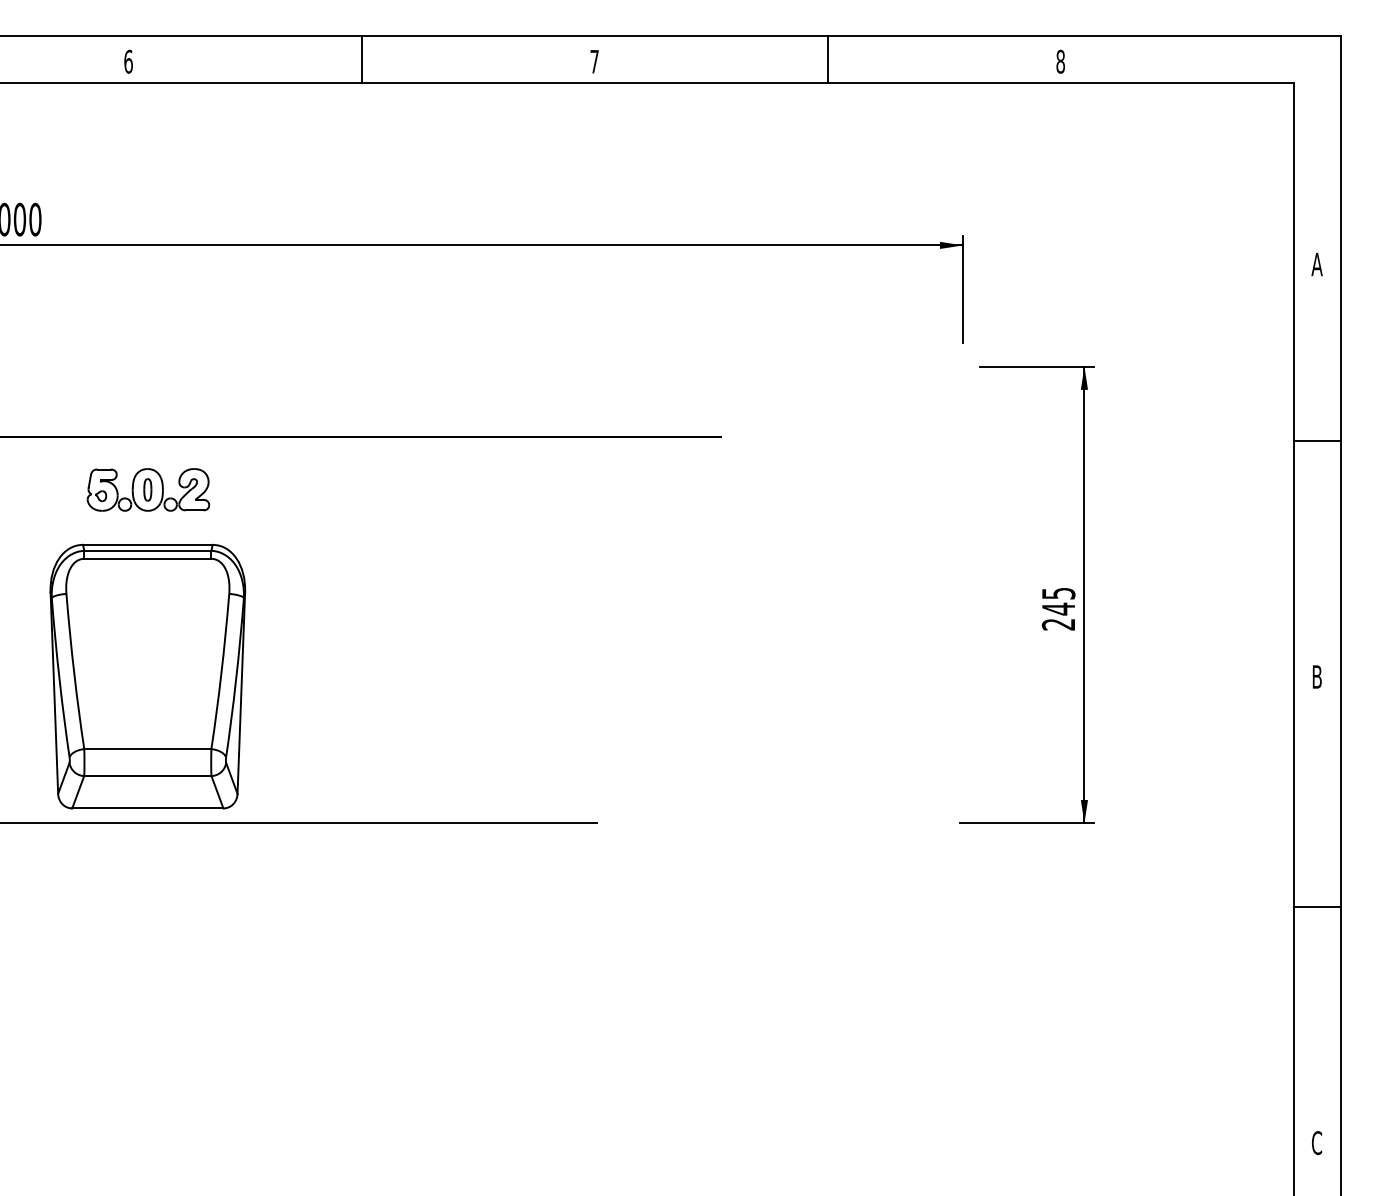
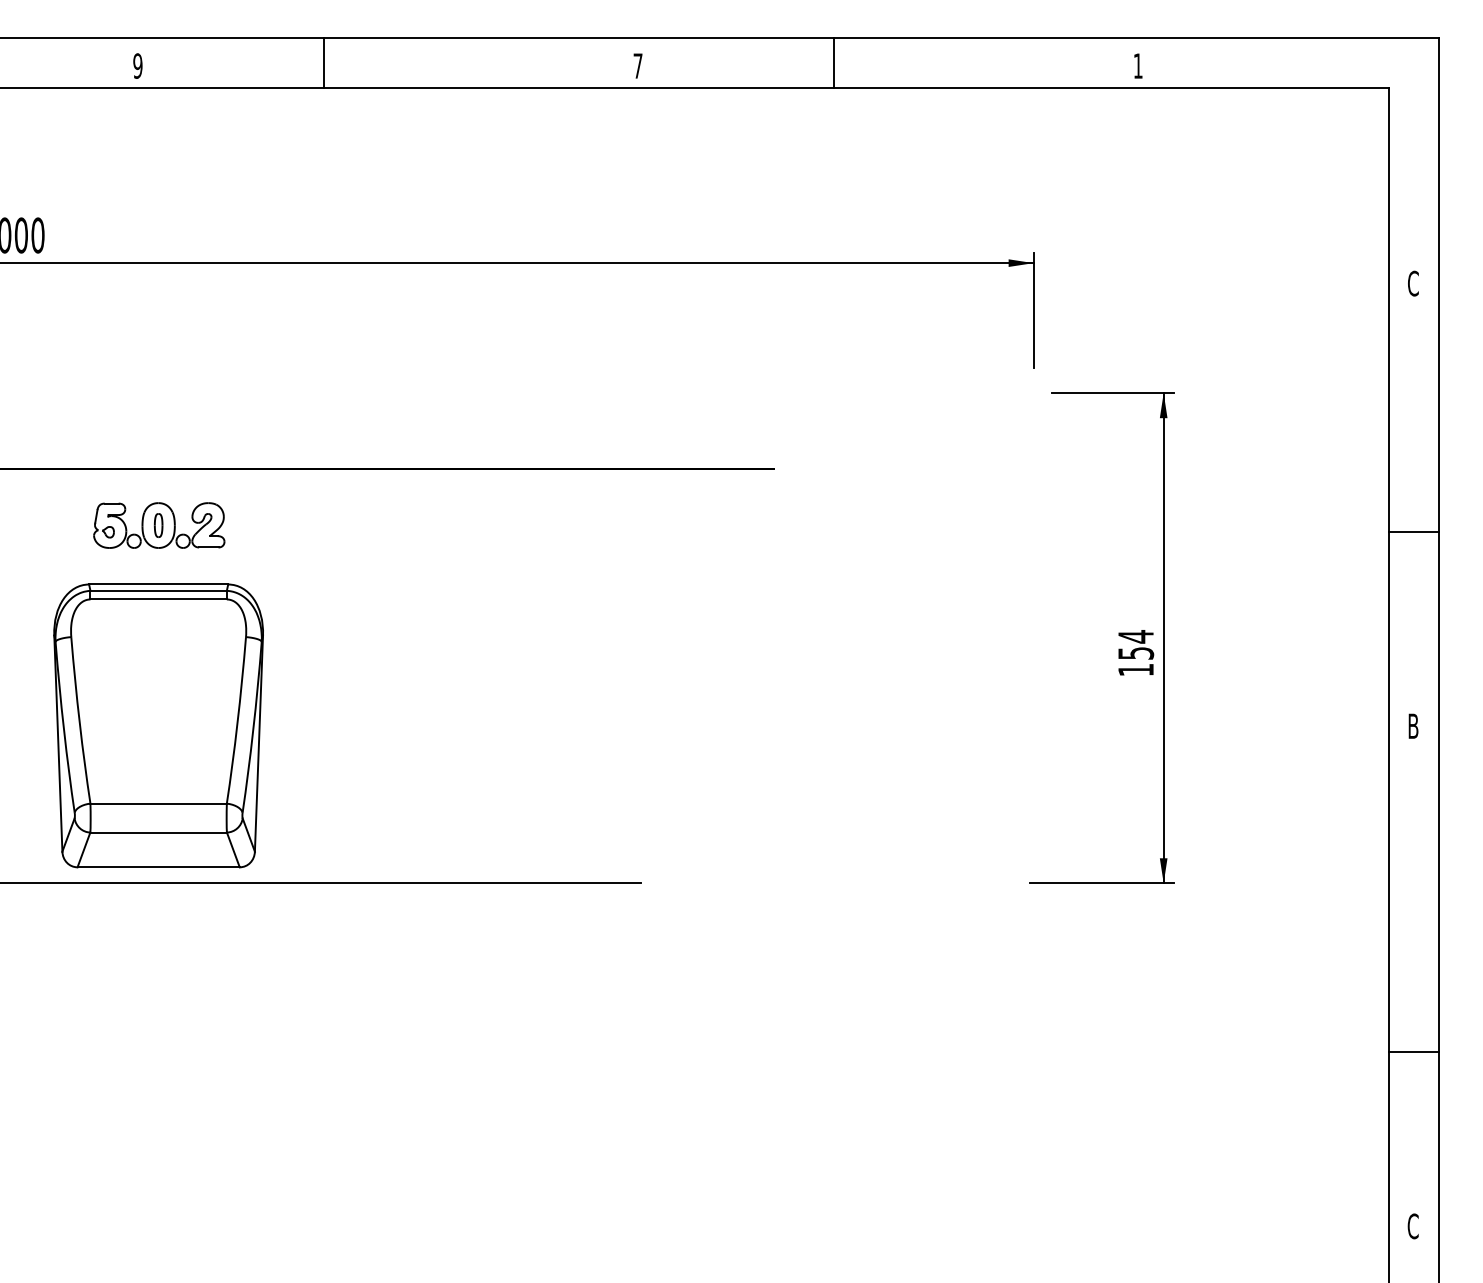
line: (362, 59) -> (324, 63), moved
line: (827, 59) -> (834, 63), moved
text: (128, 61) -> (137, 65), 6 -> 9
text: (1060, 61) -> (1137, 65), 8 -> 1
text: (1317, 264) -> (1413, 283), A -> C
line: (1317, 441) -> (1413, 532), moved
text: (1059, 609) -> (1136, 653), 245 -> 154
line: (1317, 907) -> (1413, 1051), moved

